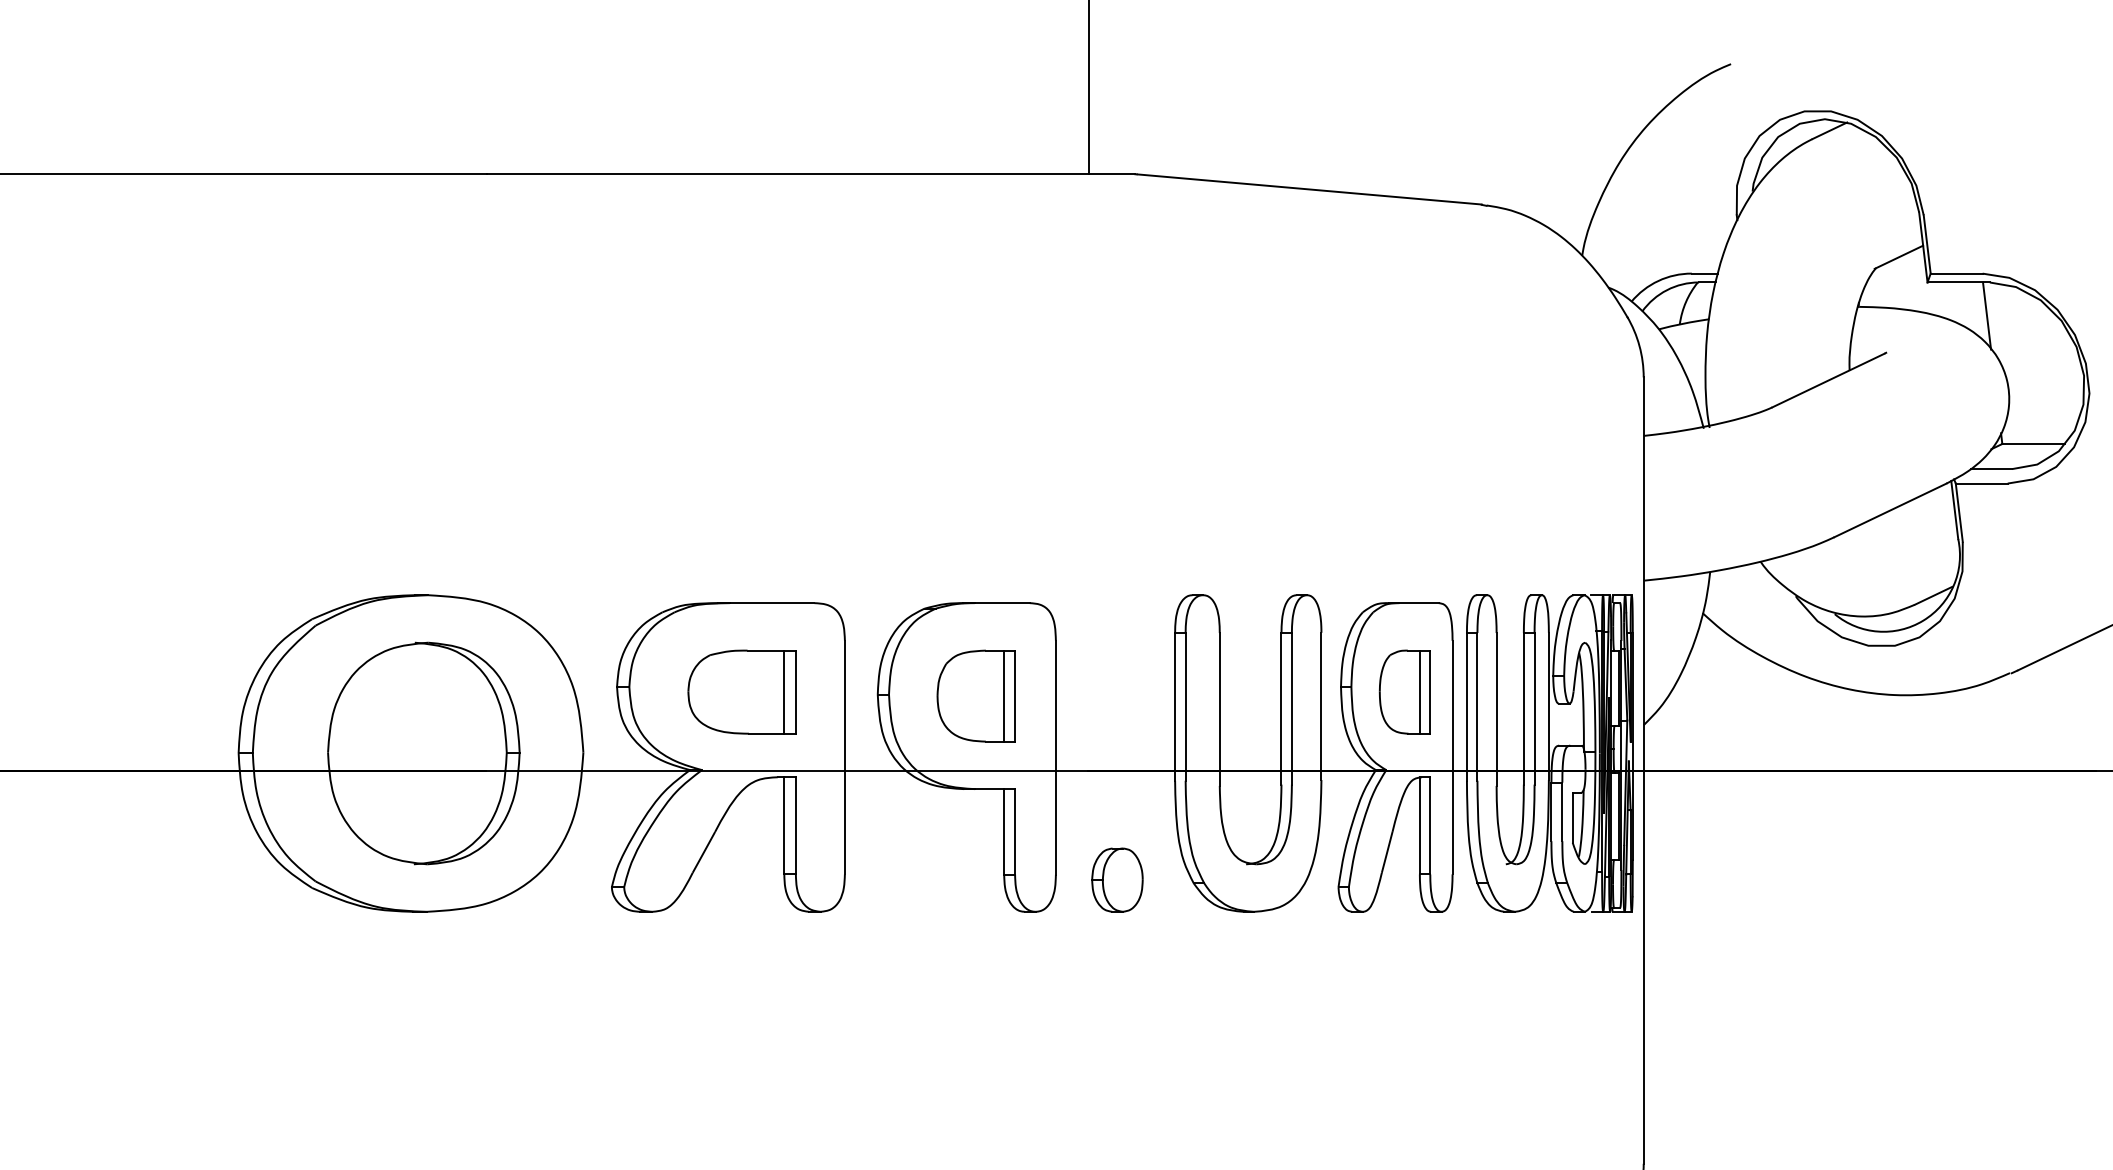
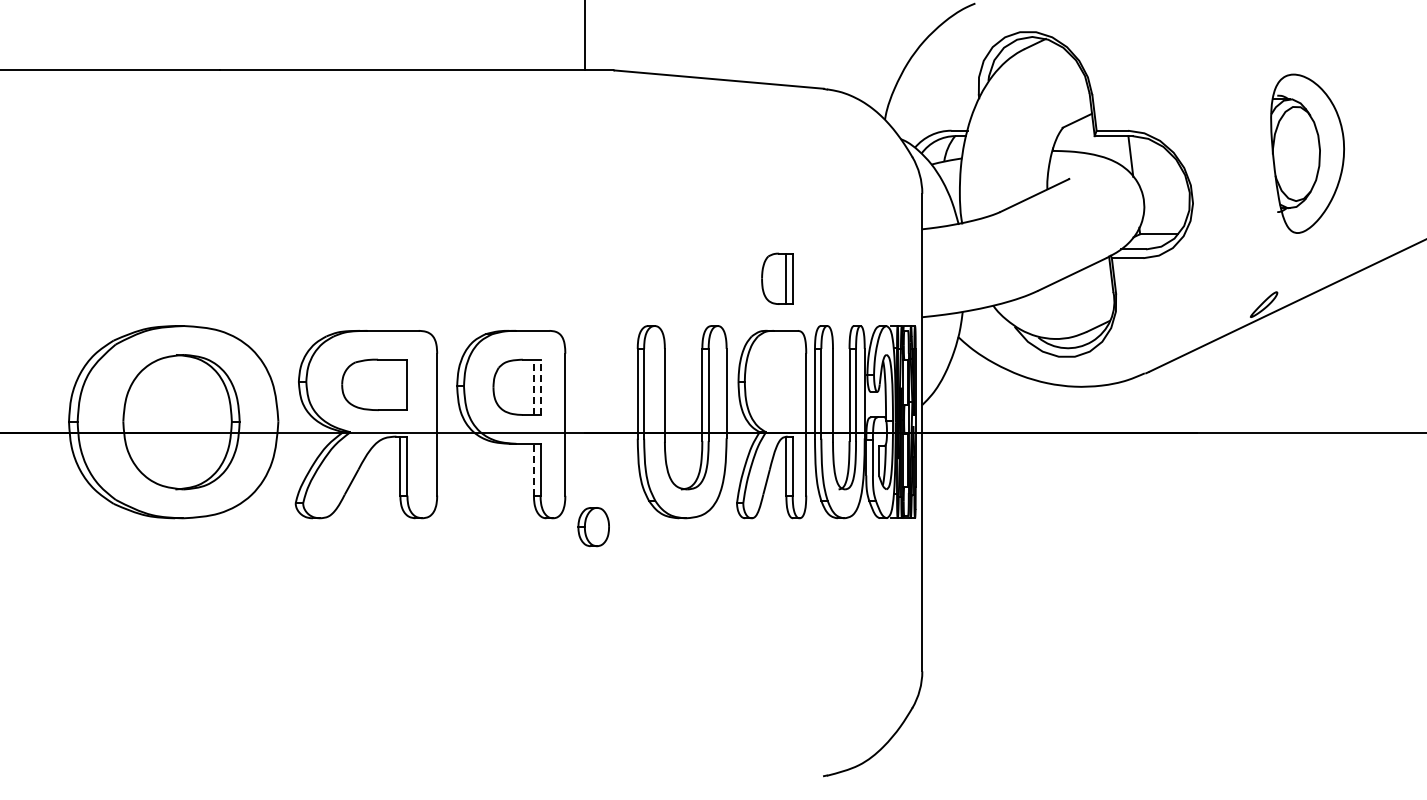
line: (784, 691) -> (400, 384), removed
part: (1405, 691) -> (777, 278), moved
line: (1003, 696) -> (533, 387), solid -> dashed
line: (1014, 696) -> (540, 387), solid -> dashed
line: (1003, 831) -> (533, 469), solid -> dashed
part: (1117, 880) -> (593, 527), moved

